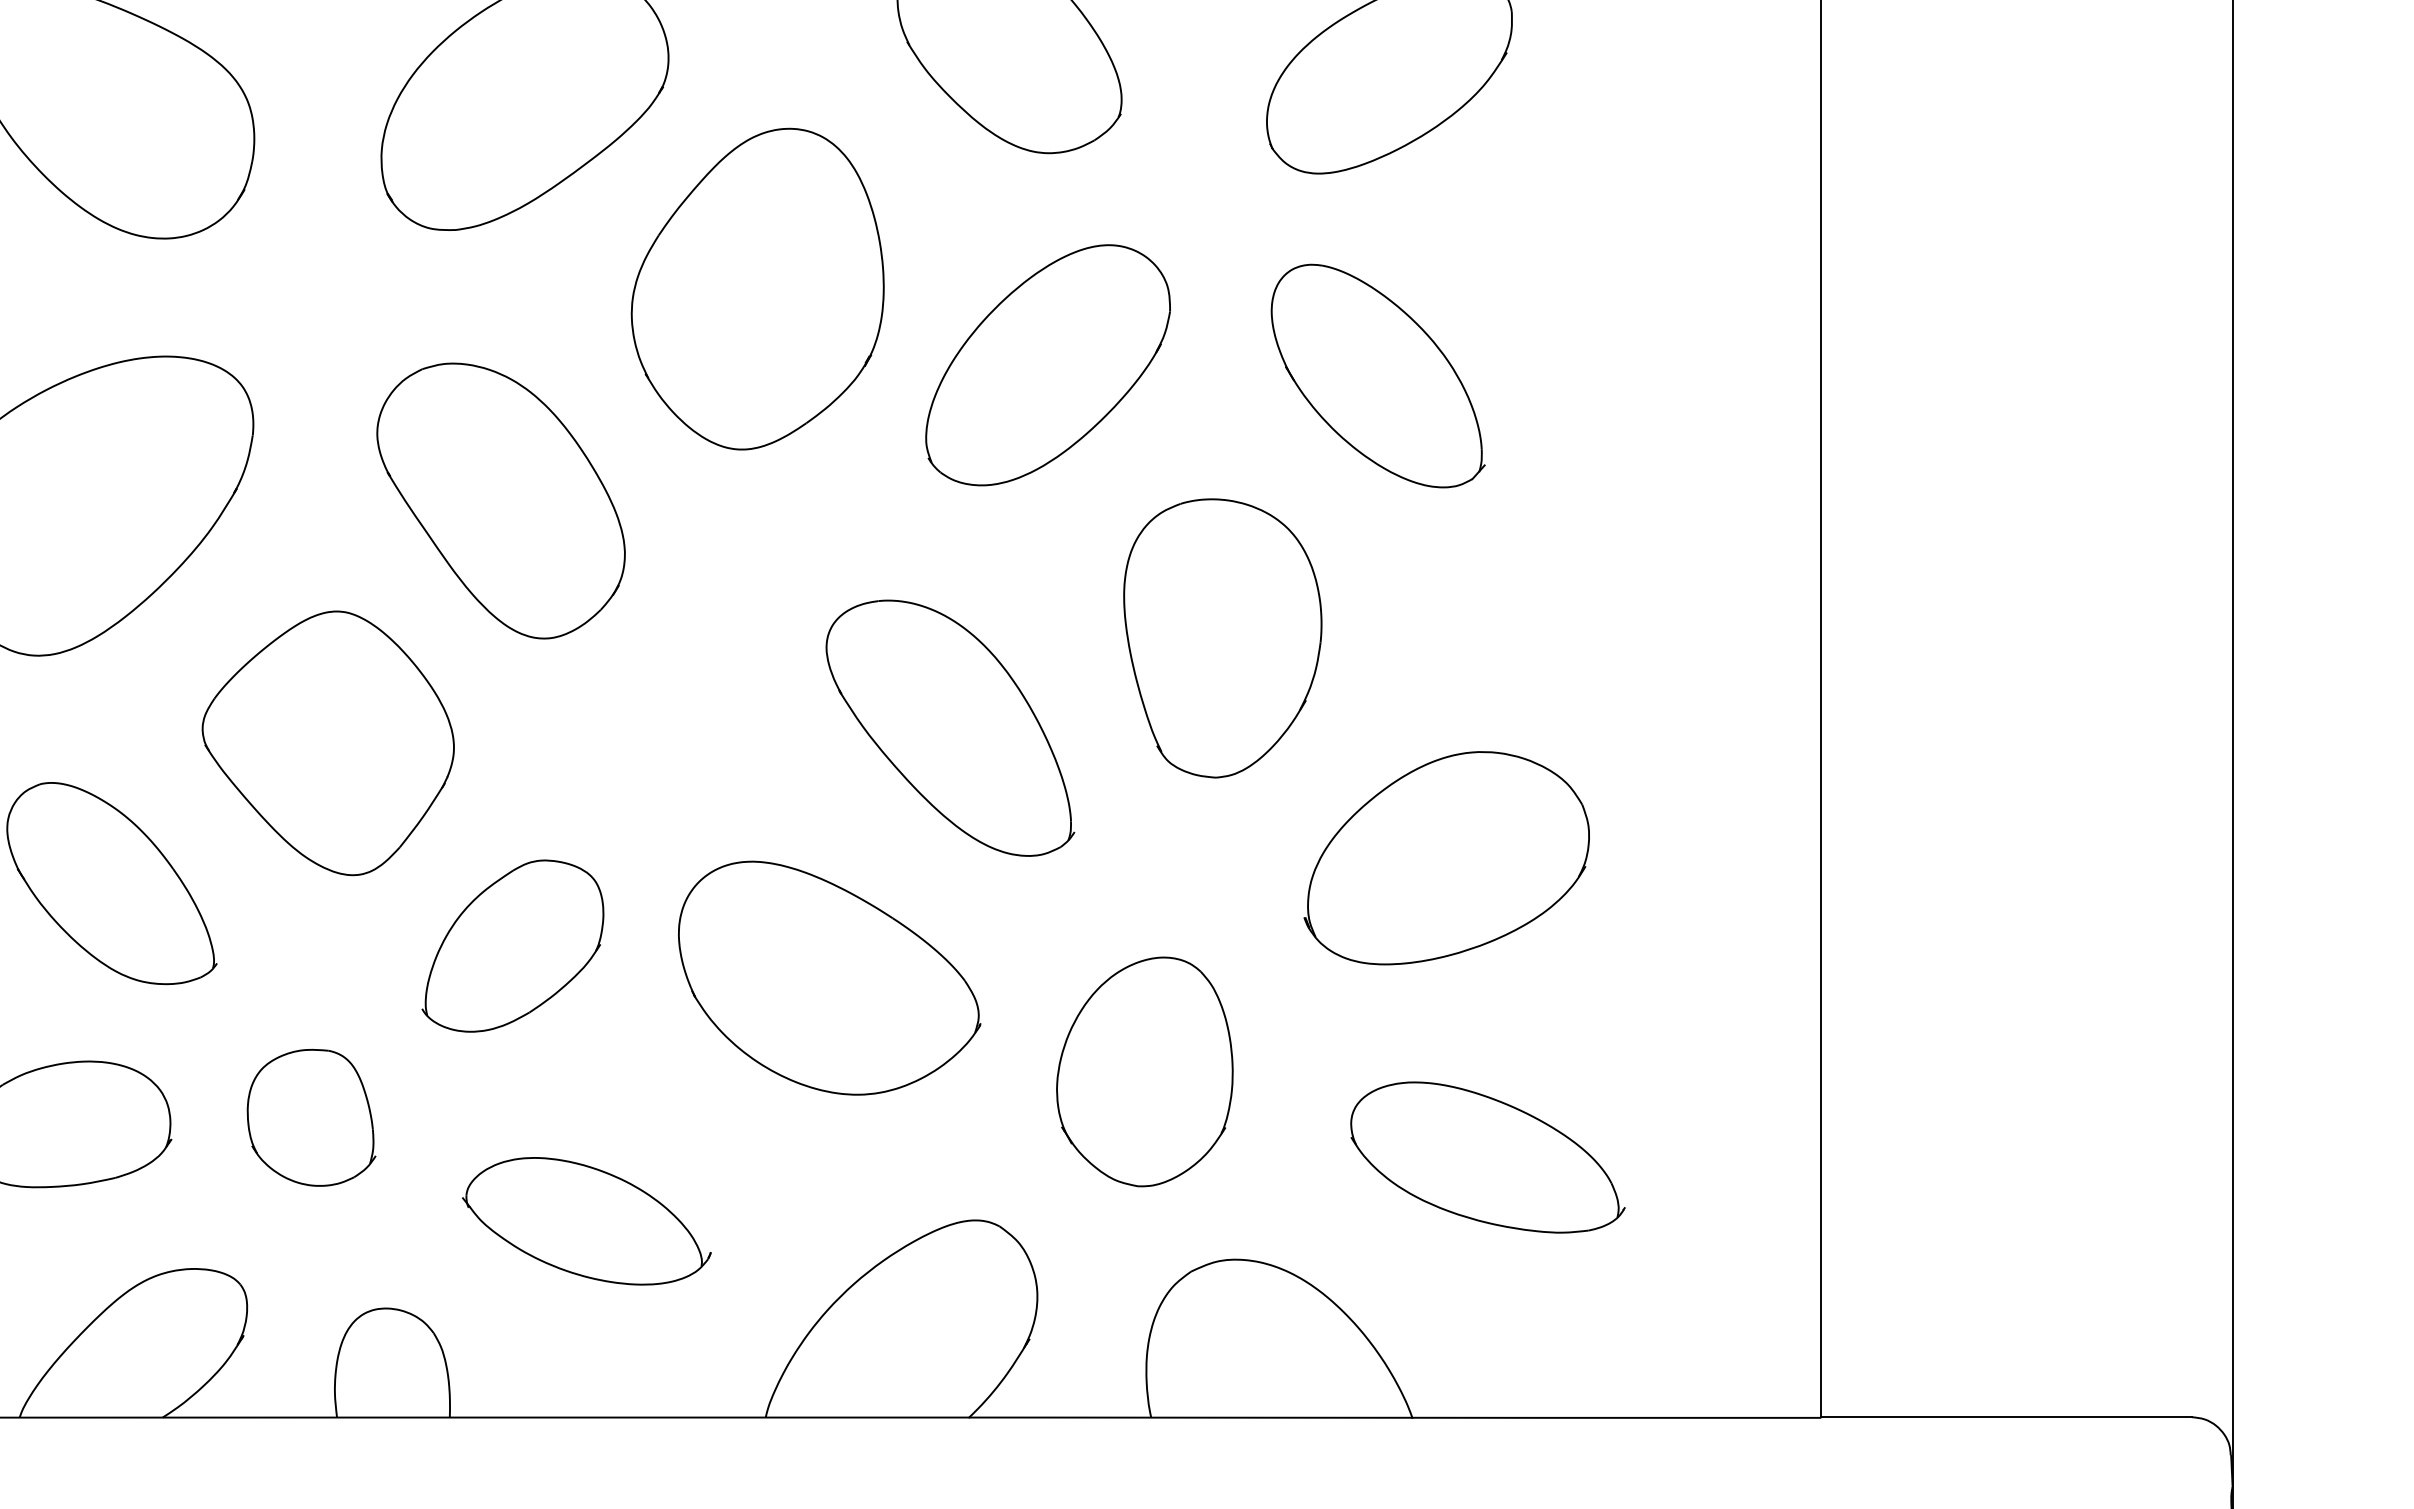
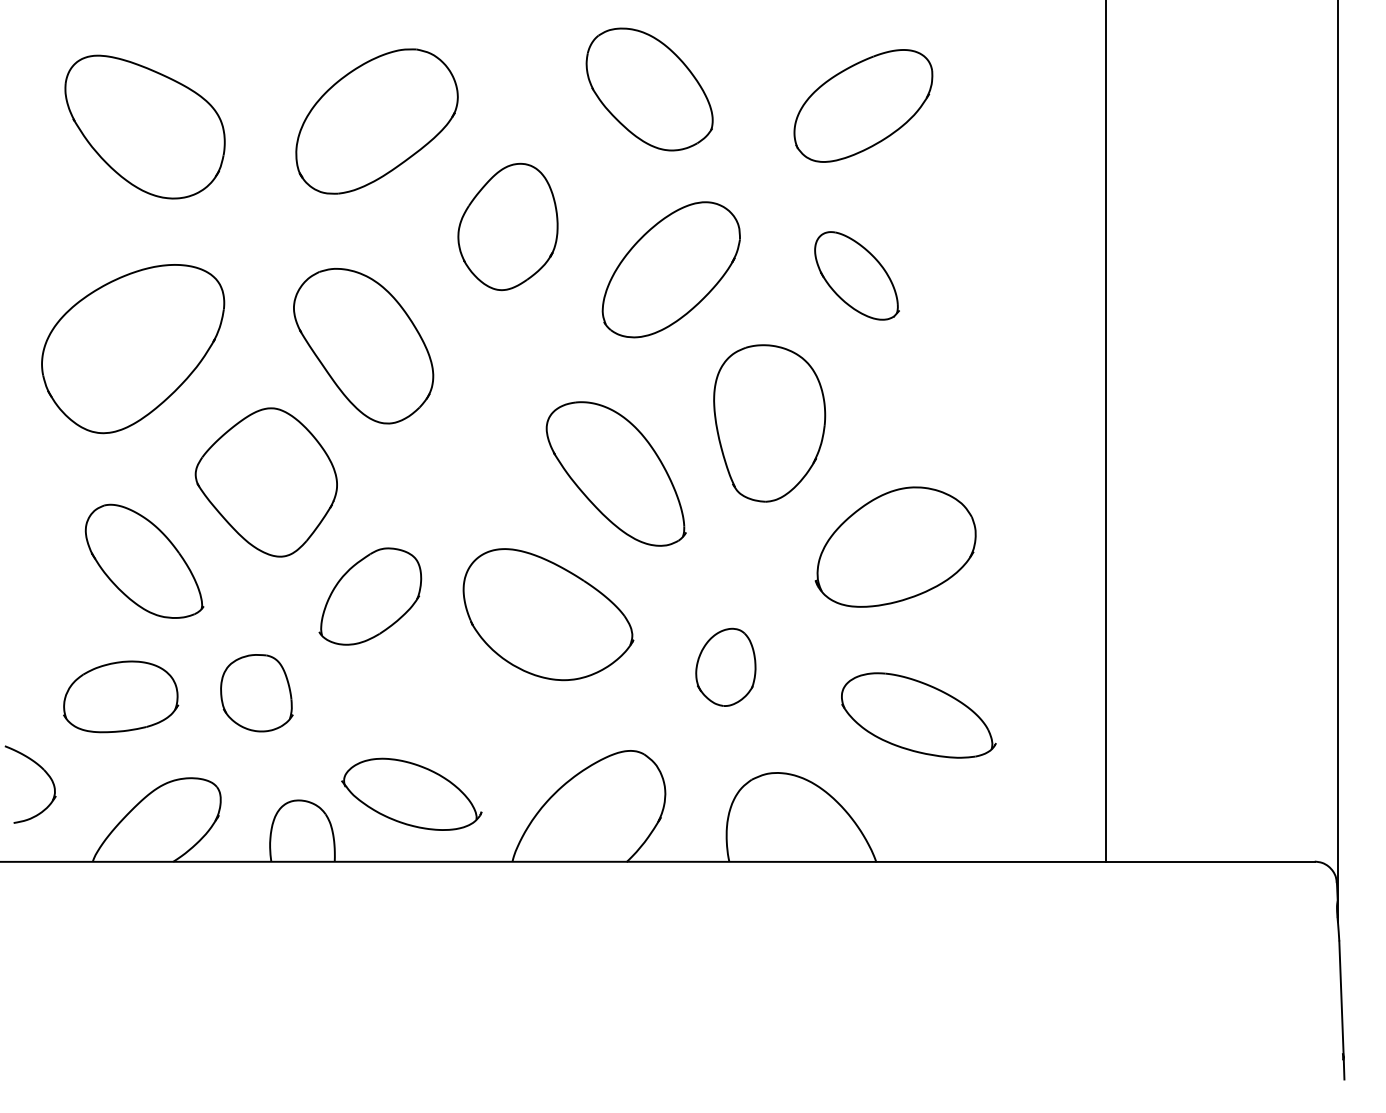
part: (756, 288) -> (507, 226), size x0.7
part: (1377, 375) -> (856, 275), size x0.7
part: (1144, 1072) -> (725, 667), size x0.6
part: (586, 1219) -> (411, 793), moved

